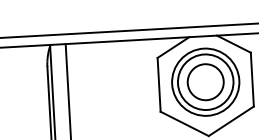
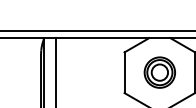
part: (205, 81) -> (159, 72), size x0.6

